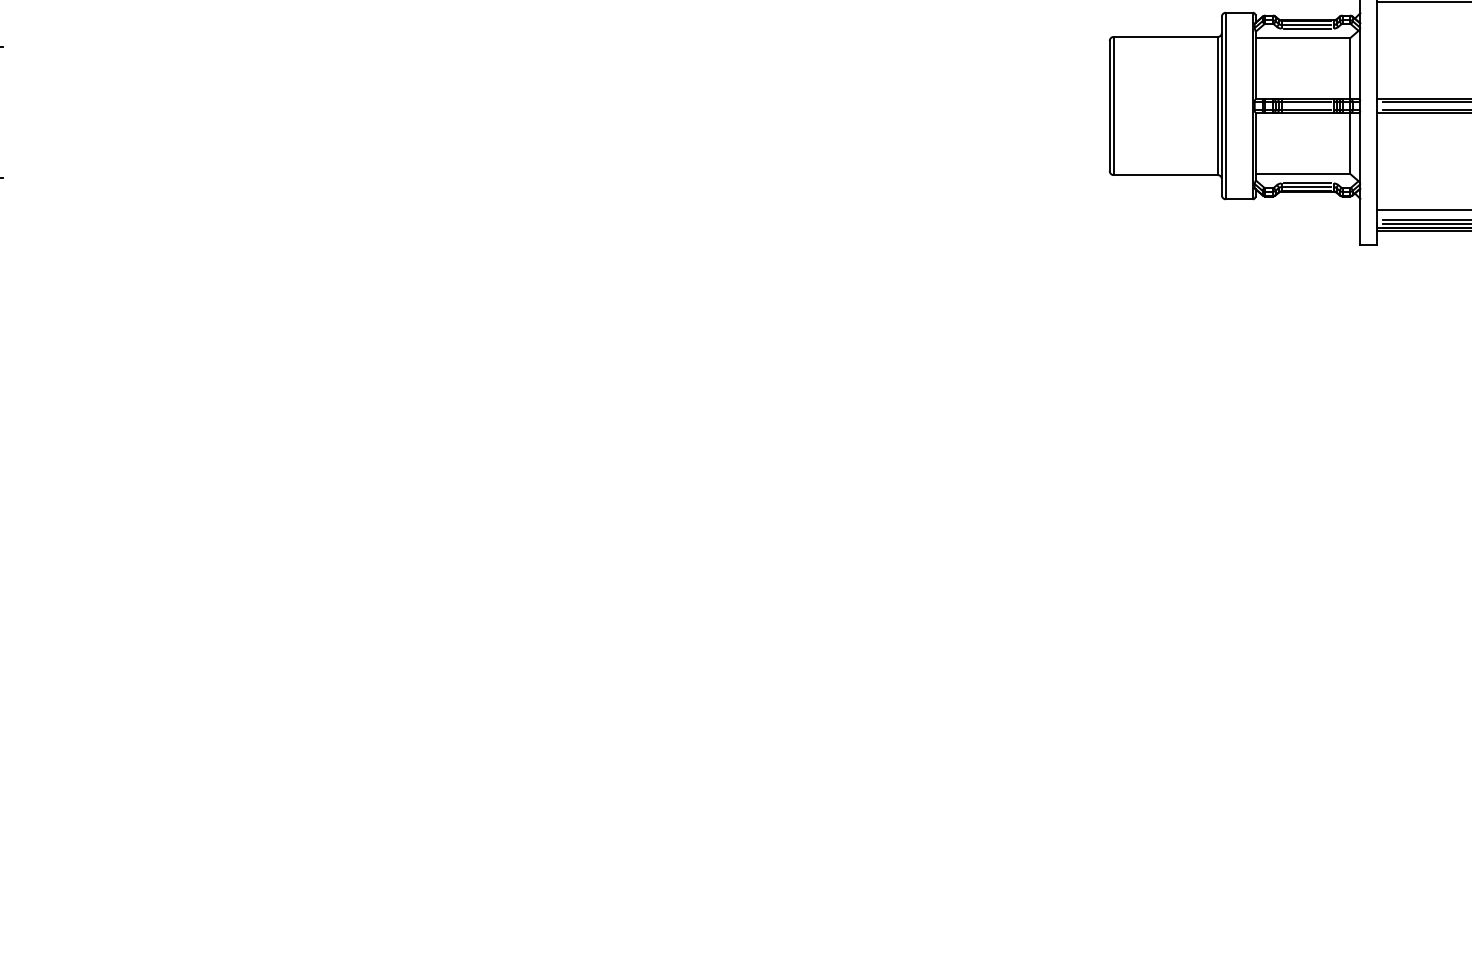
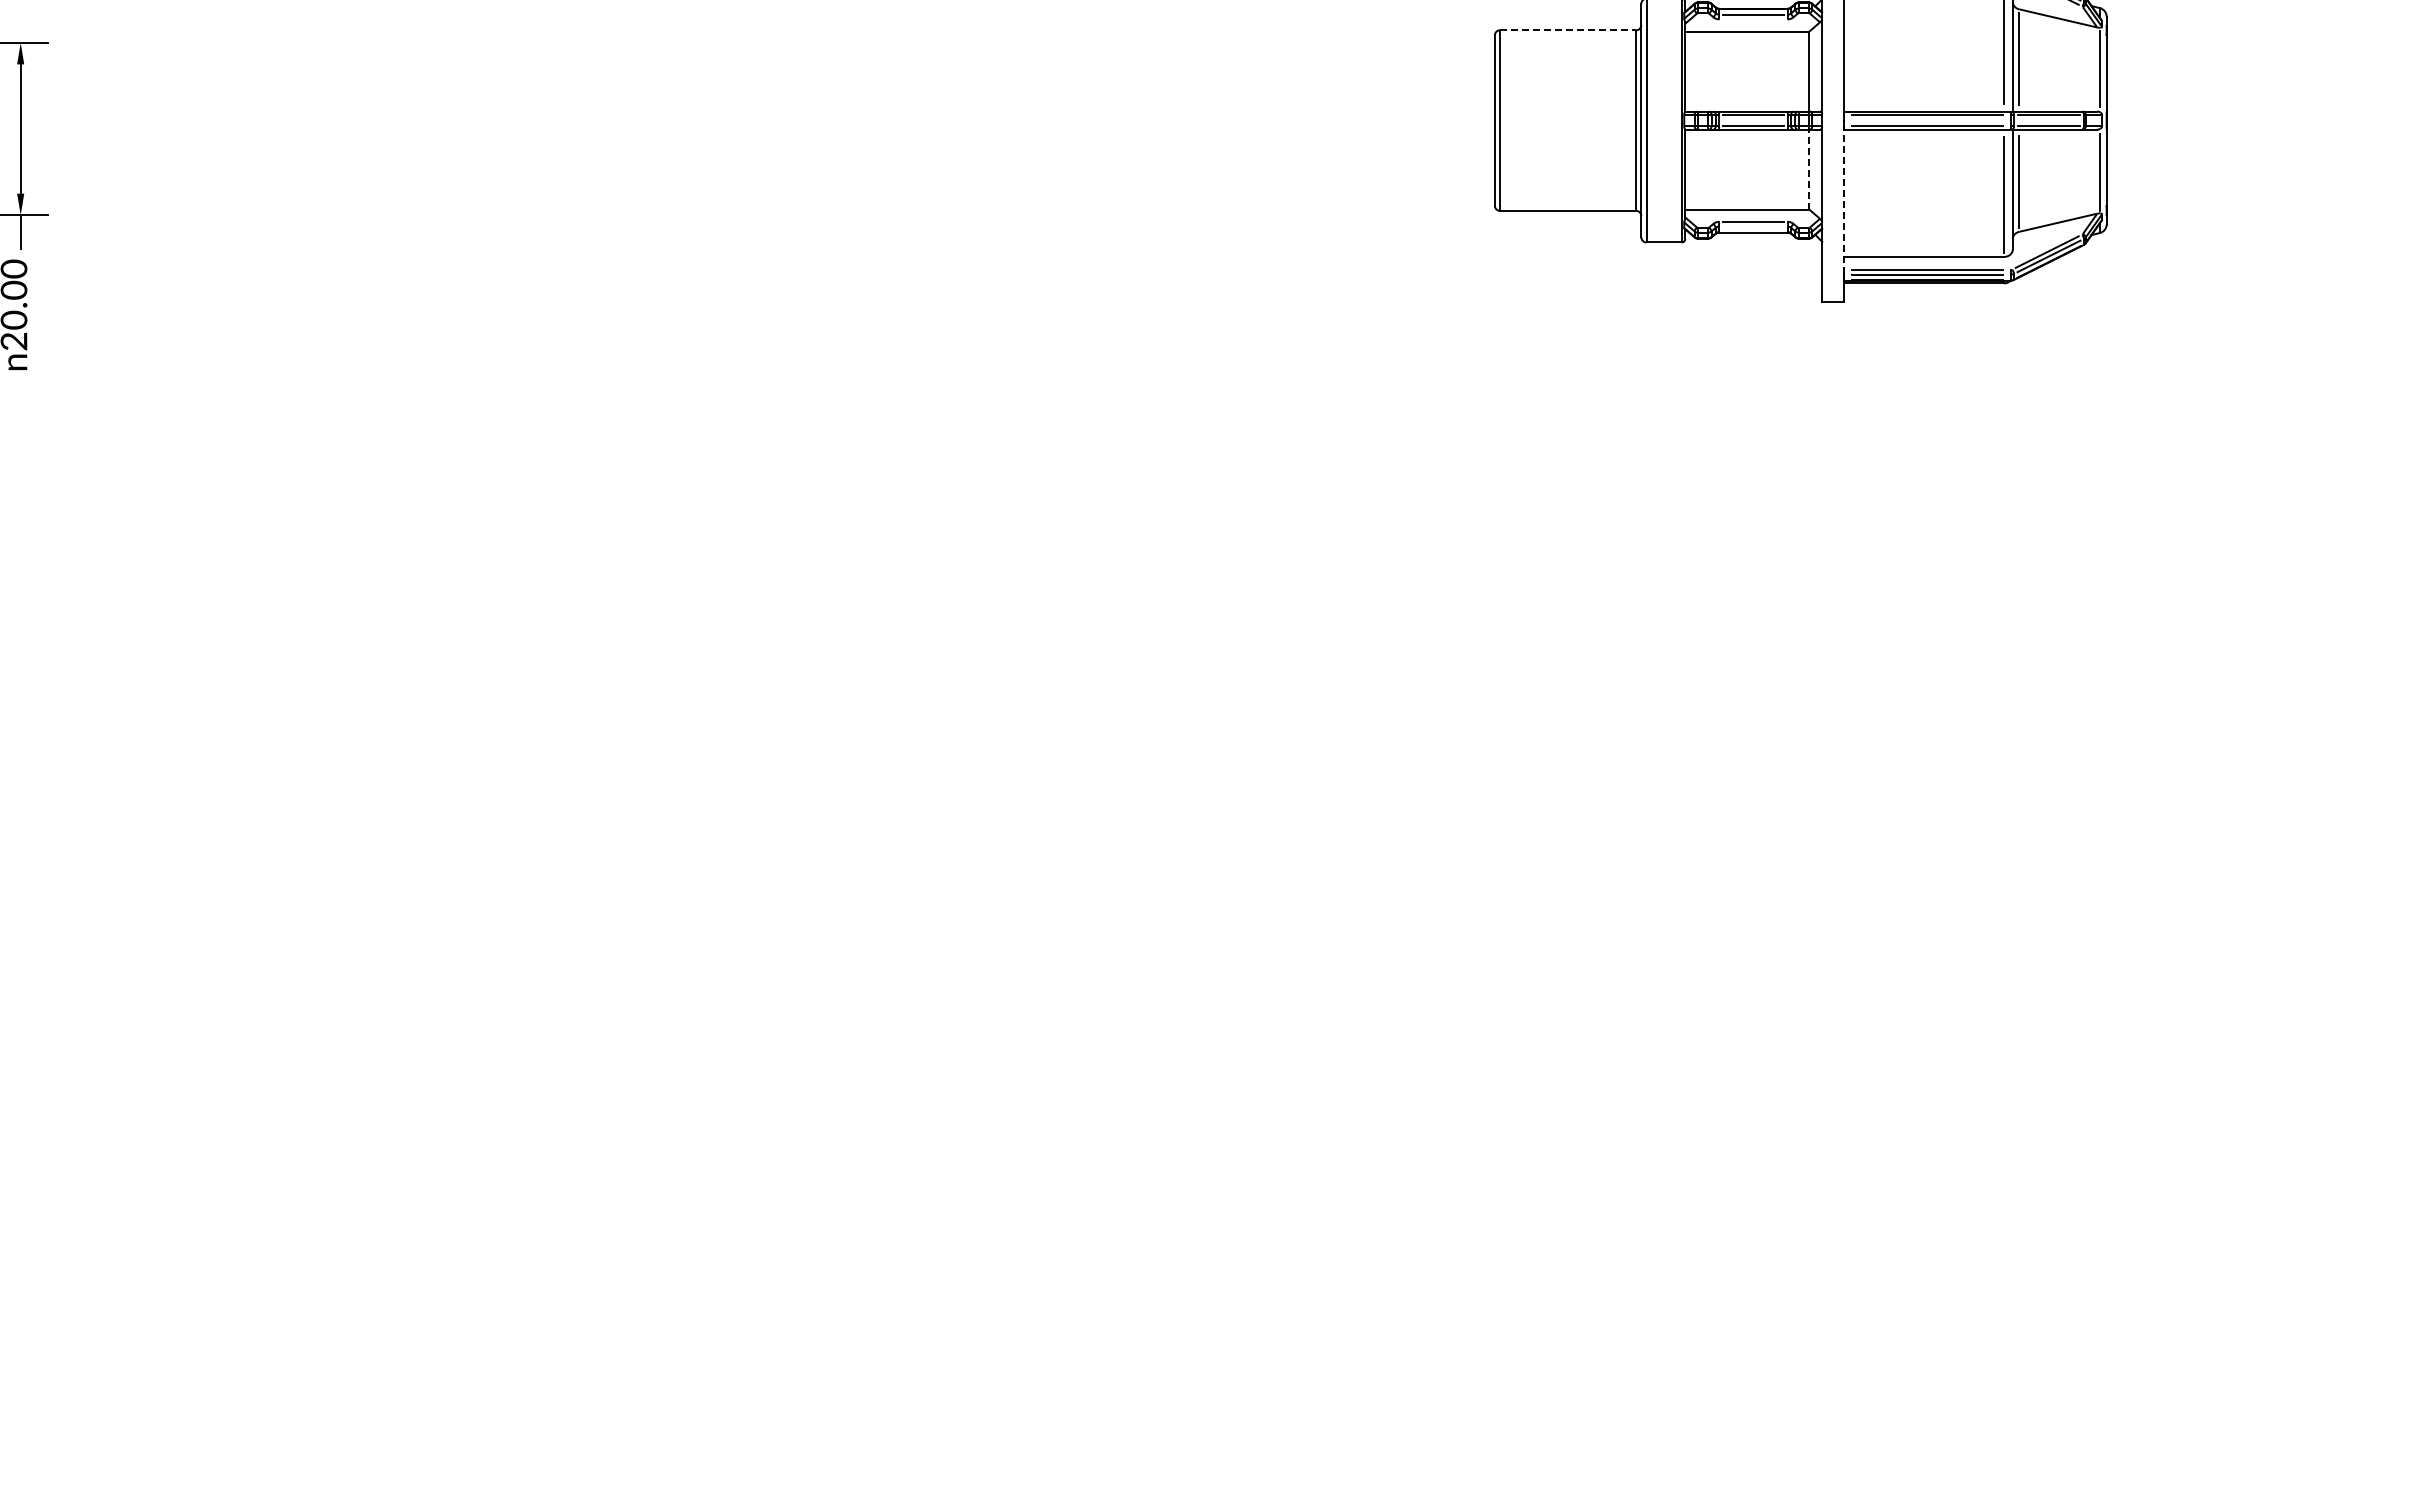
line: (1307, 28) -> (1753, 19), removed
line: (1166, 37) -> (1568, 30), solid -> dashed
line: (1350, 143) -> (1809, 169), solid -> dashed
line: (1376, 167) -> (1843, 200), solid -> dashed
line: (1307, 187) -> (1753, 226), removed
line: (1307, 191) -> (1753, 232), removed

